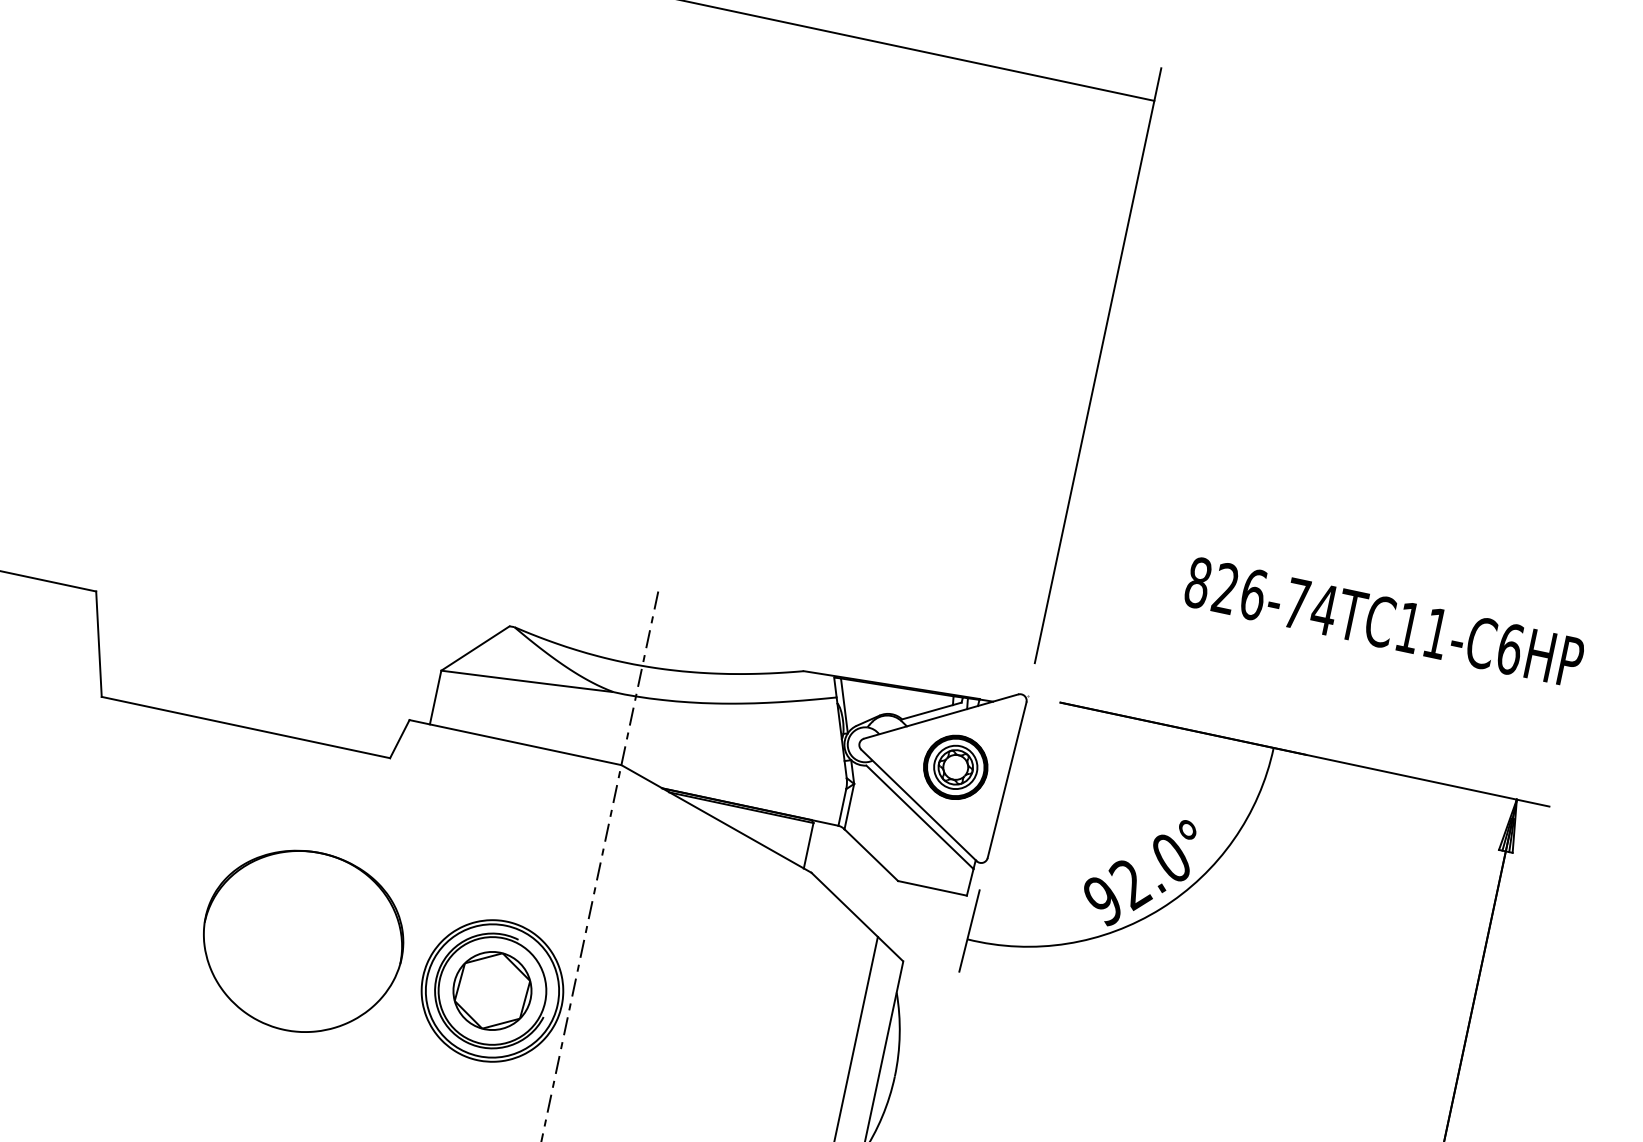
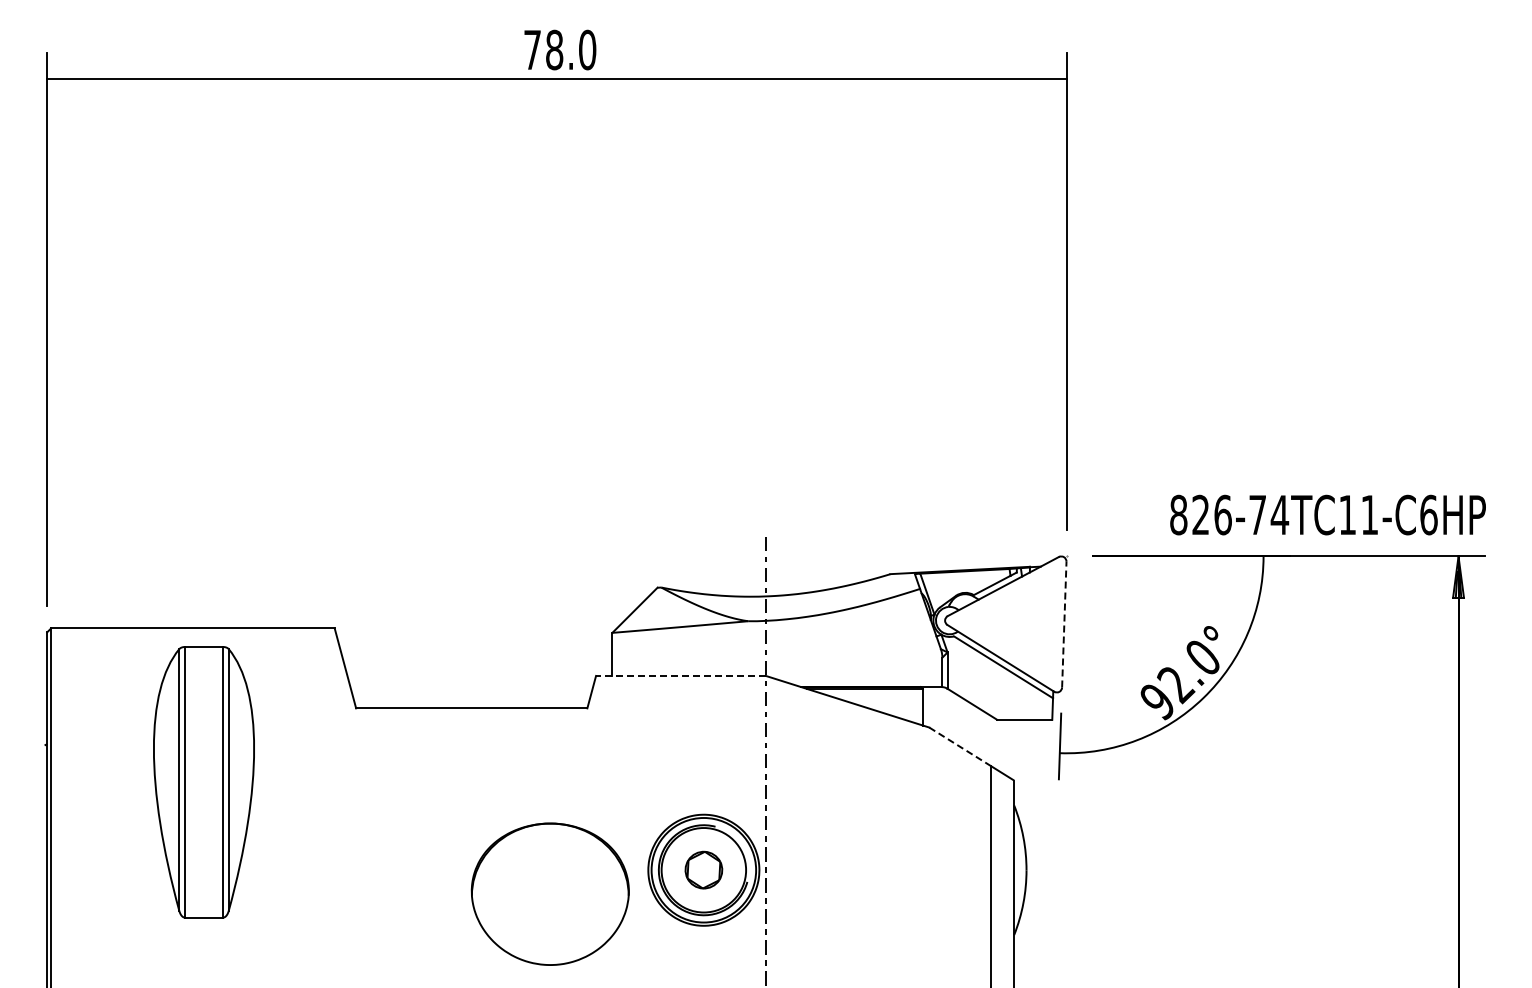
text: (1383, 621) -> (1327, 514), moved
line: (516, 742) -> (681, 675), solid -> dashed
part: (955, 766) -> (1022, 622), removed
line: (1007, 780) -> (1064, 624), solid -> dashed
line: (845, 904) -> (960, 746), solid -> dashed
part: (302, 940) -> (549, 893), moved
part: (492, 989) -> (703, 869), size x0.6

